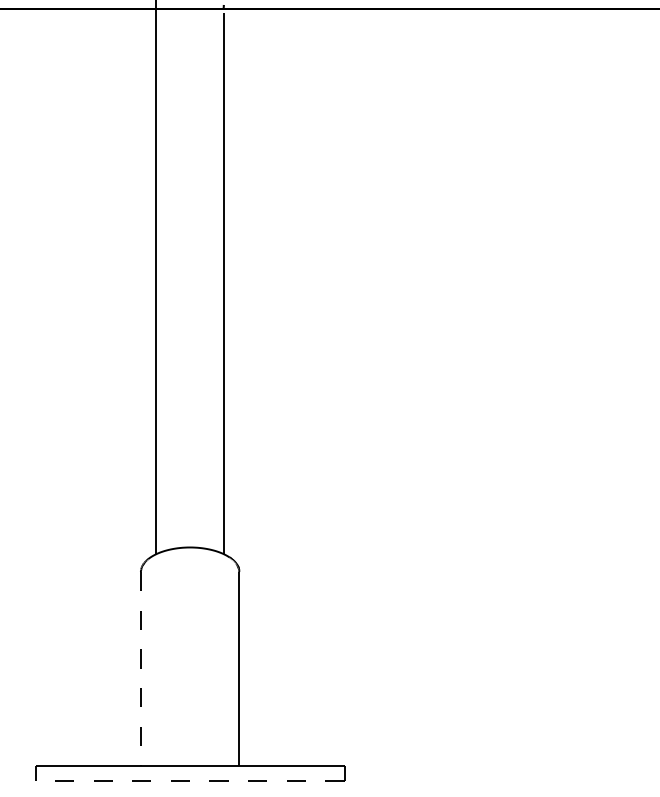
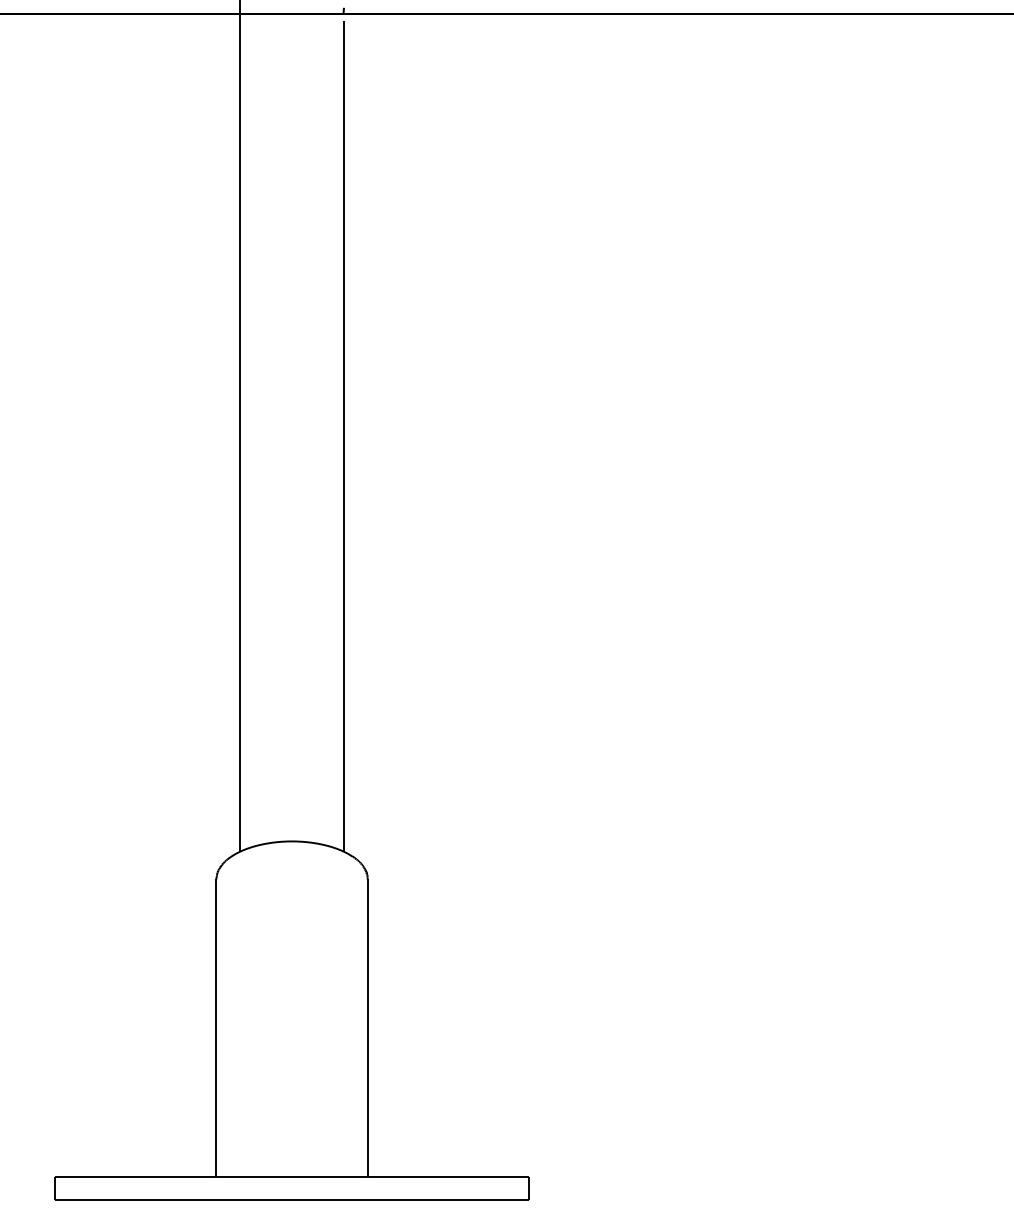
line: (140, 668) -> (215, 1027), dashed -> solid
line: (189, 781) -> (291, 1201), dashed -> solid

